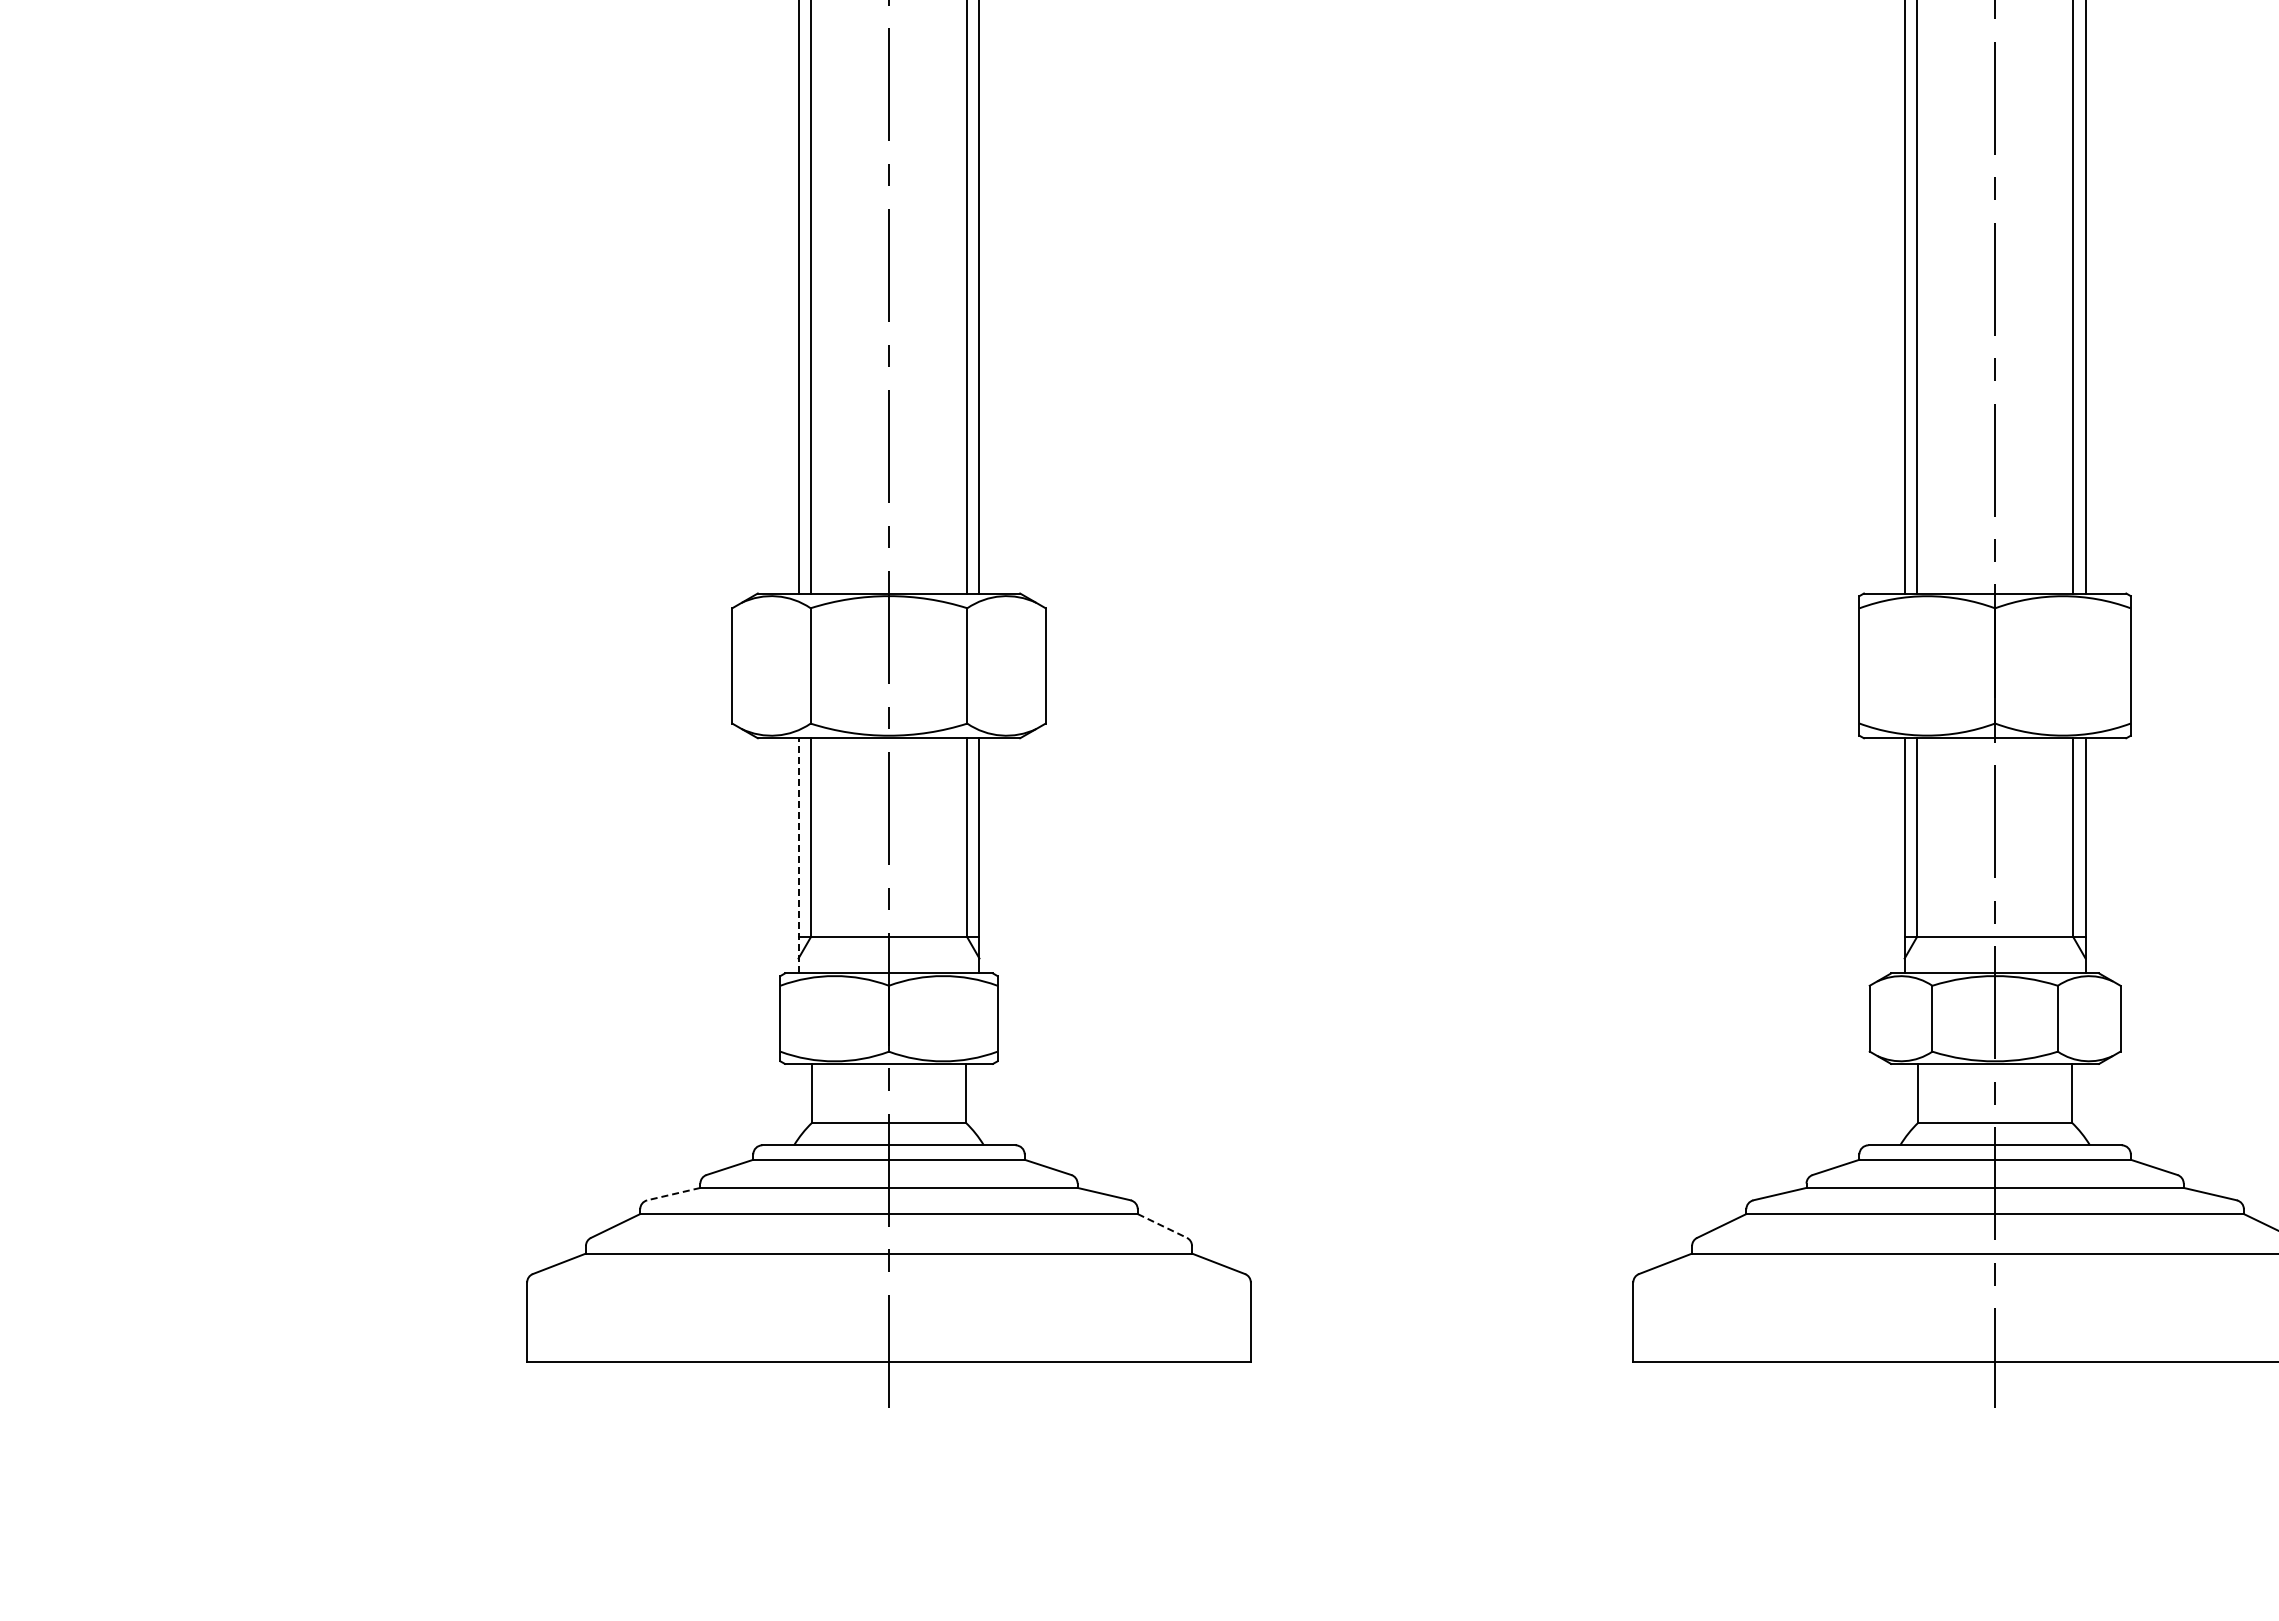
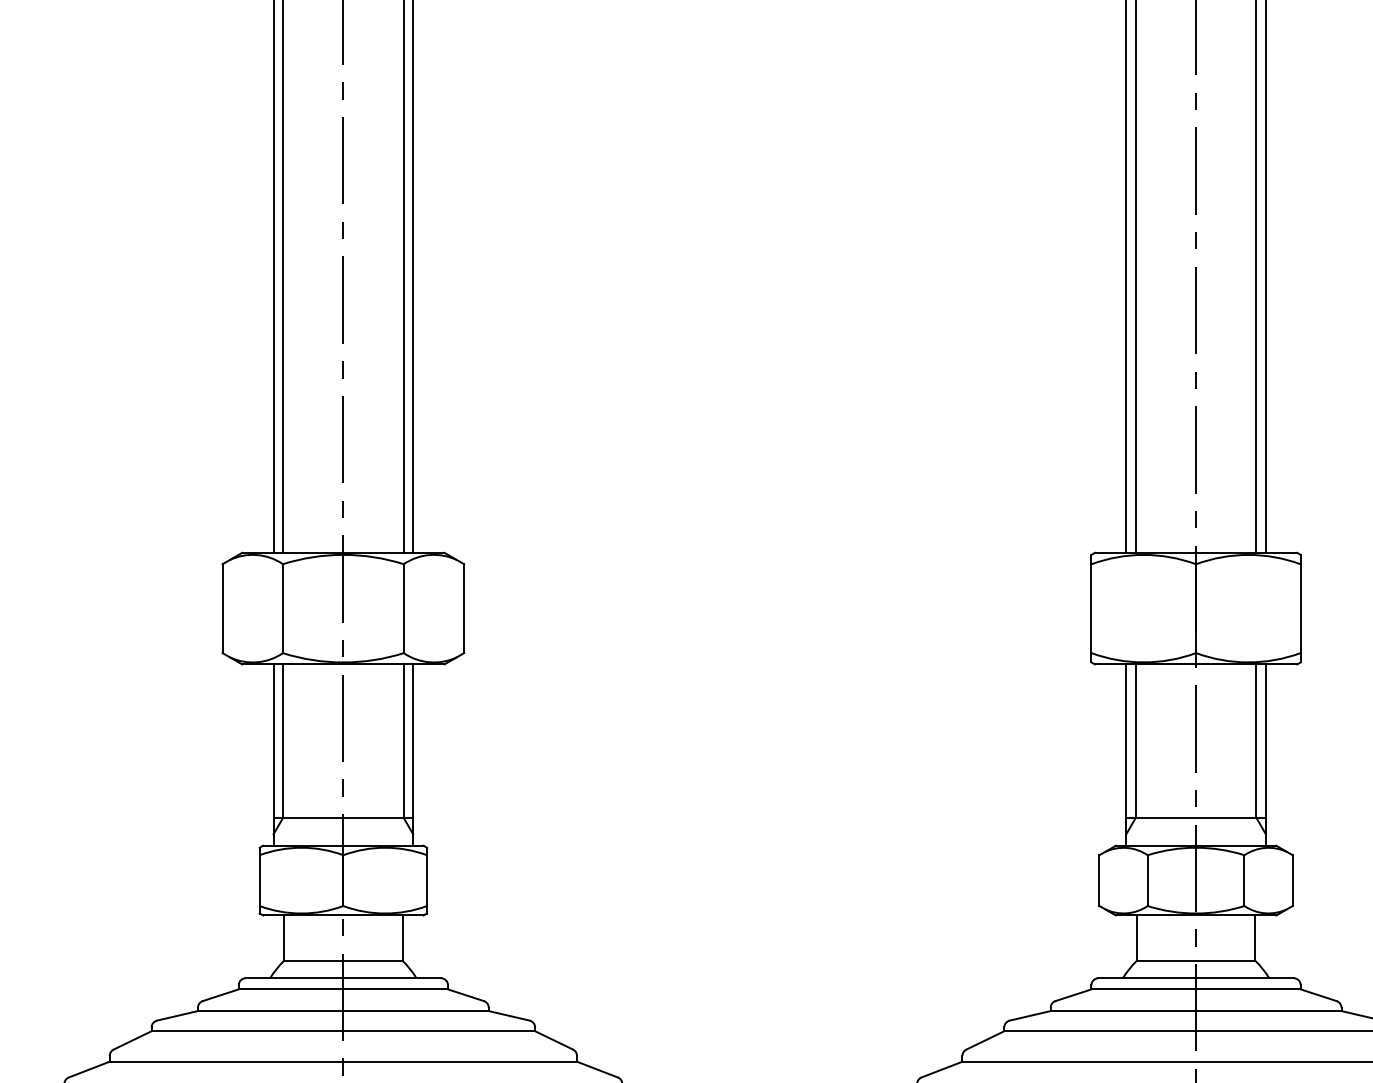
line: (798, 855) -> (273, 754), dashed -> solid
line: (673, 1194) -> (177, 1016), dashed -> solid
line: (1162, 1226) -> (554, 1040), dashed -> solid

